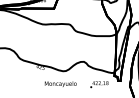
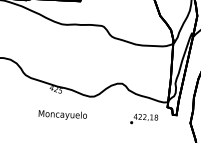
text: (60, 83) -> (62, 114), moved

